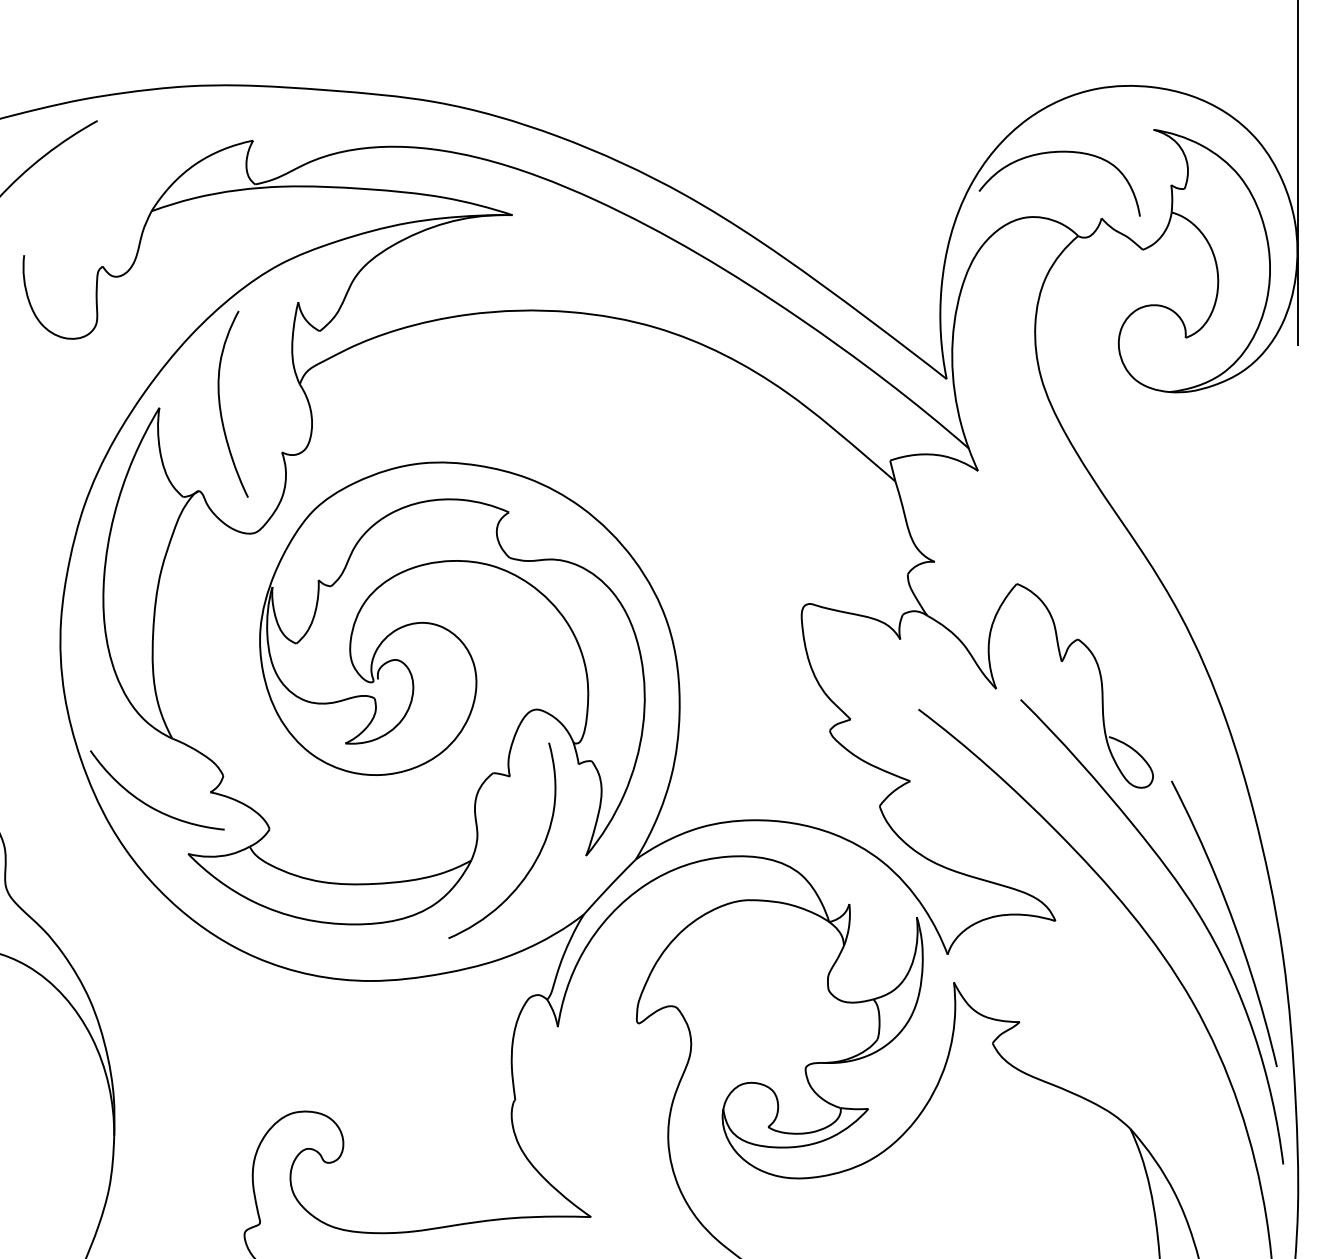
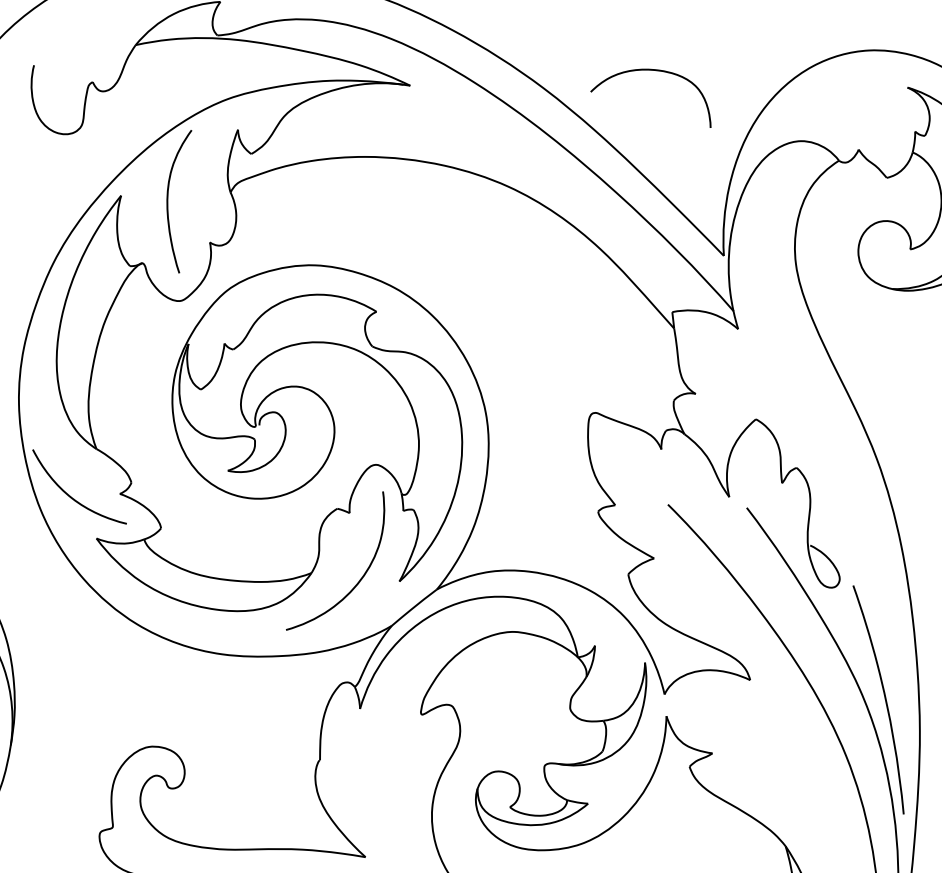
curve: (1052, 153) -> (650, 70), moved

